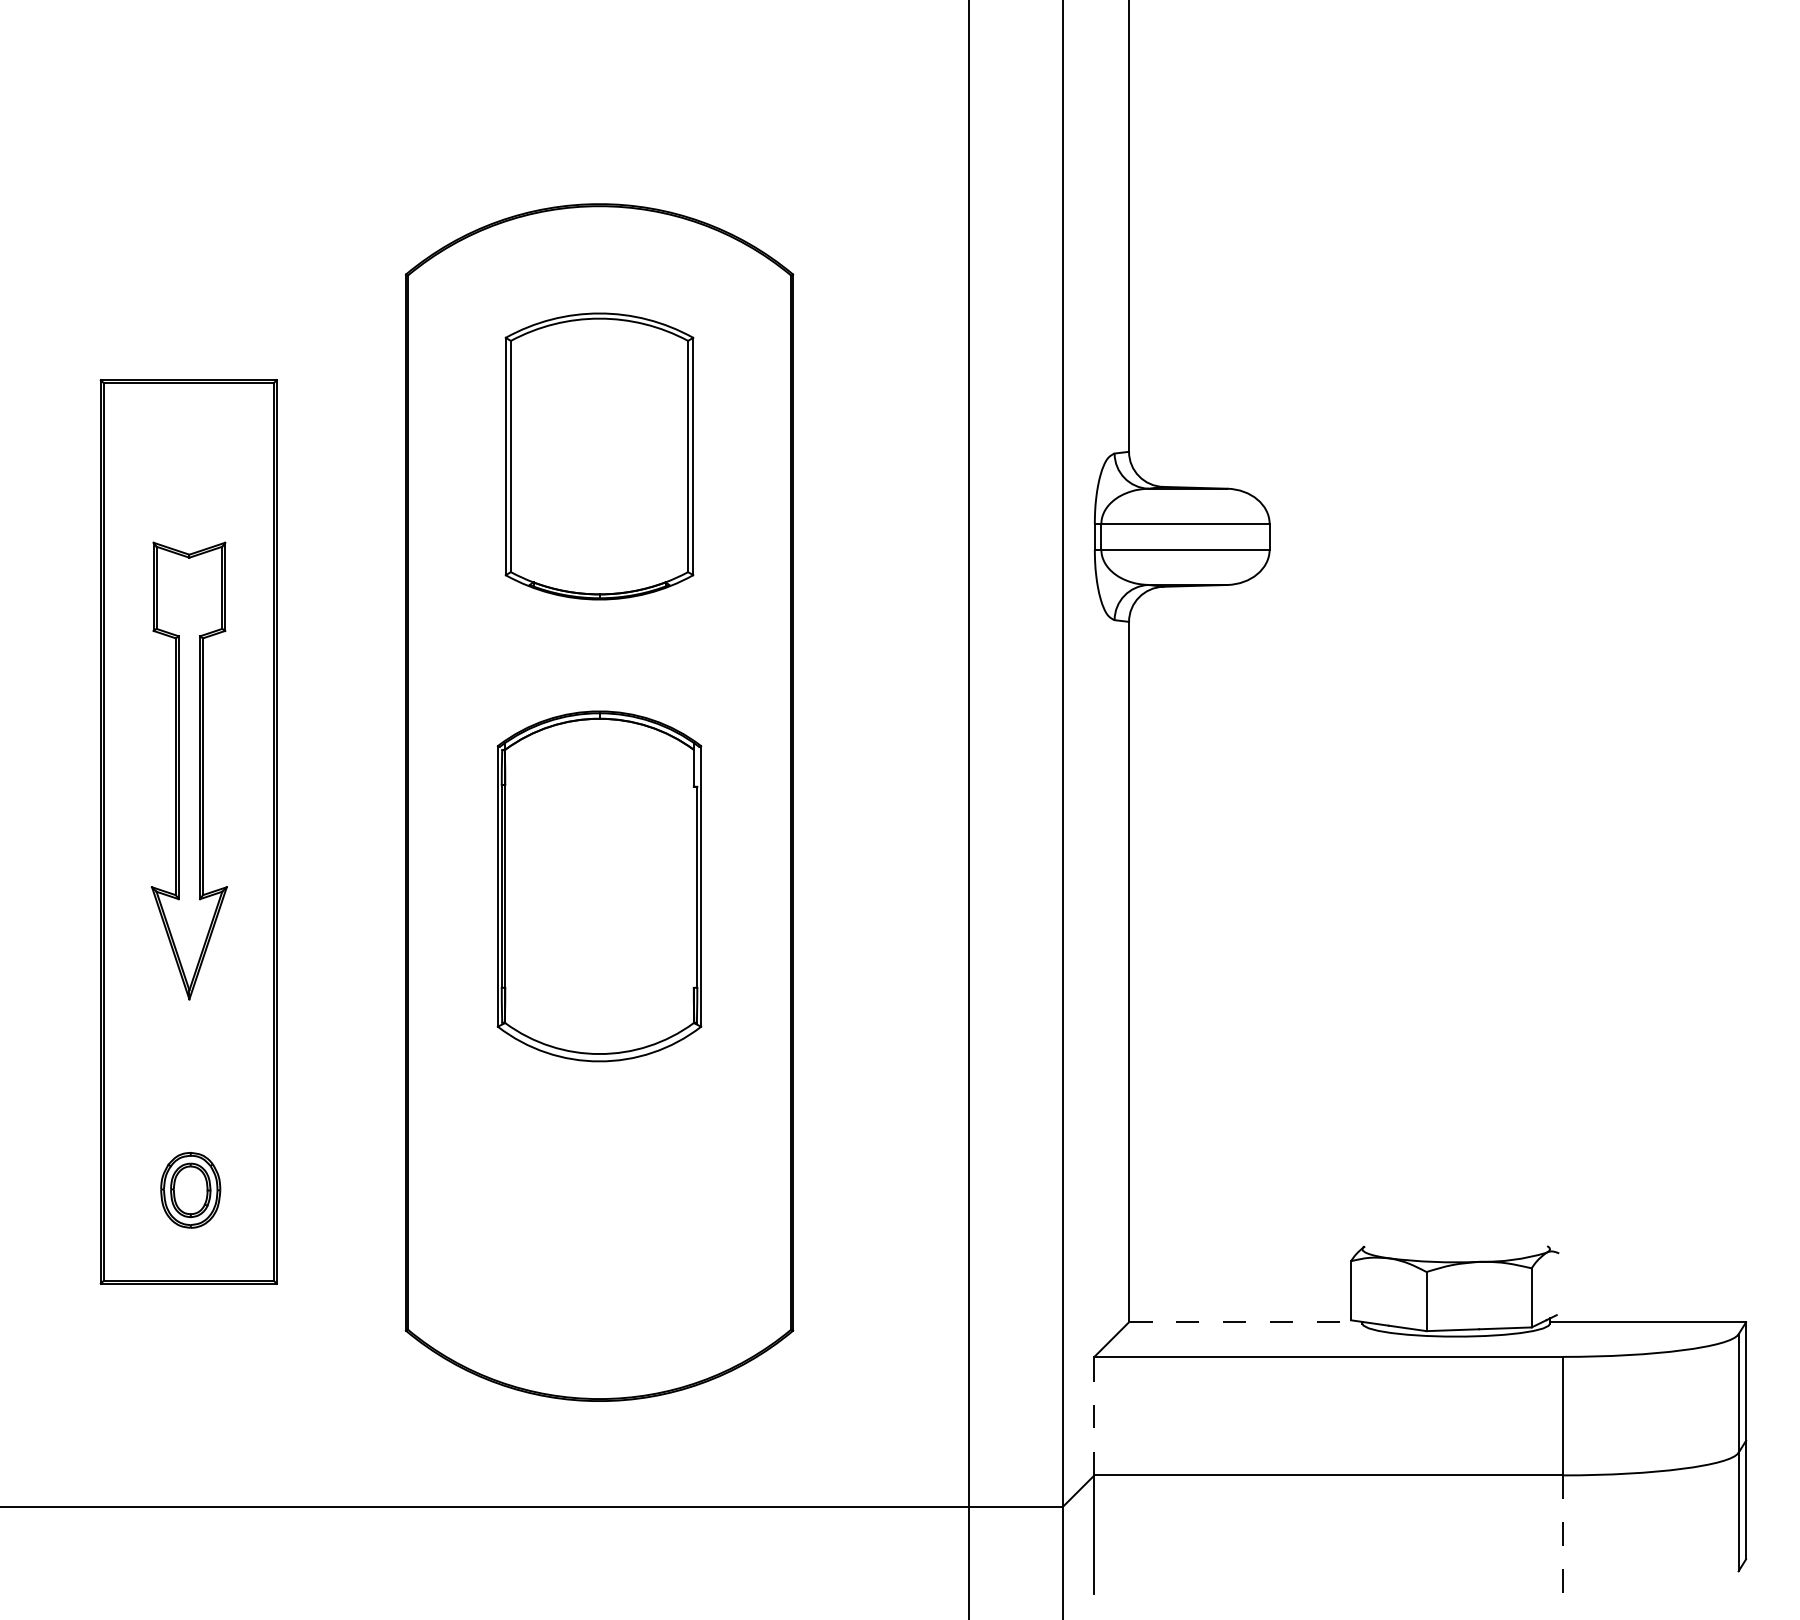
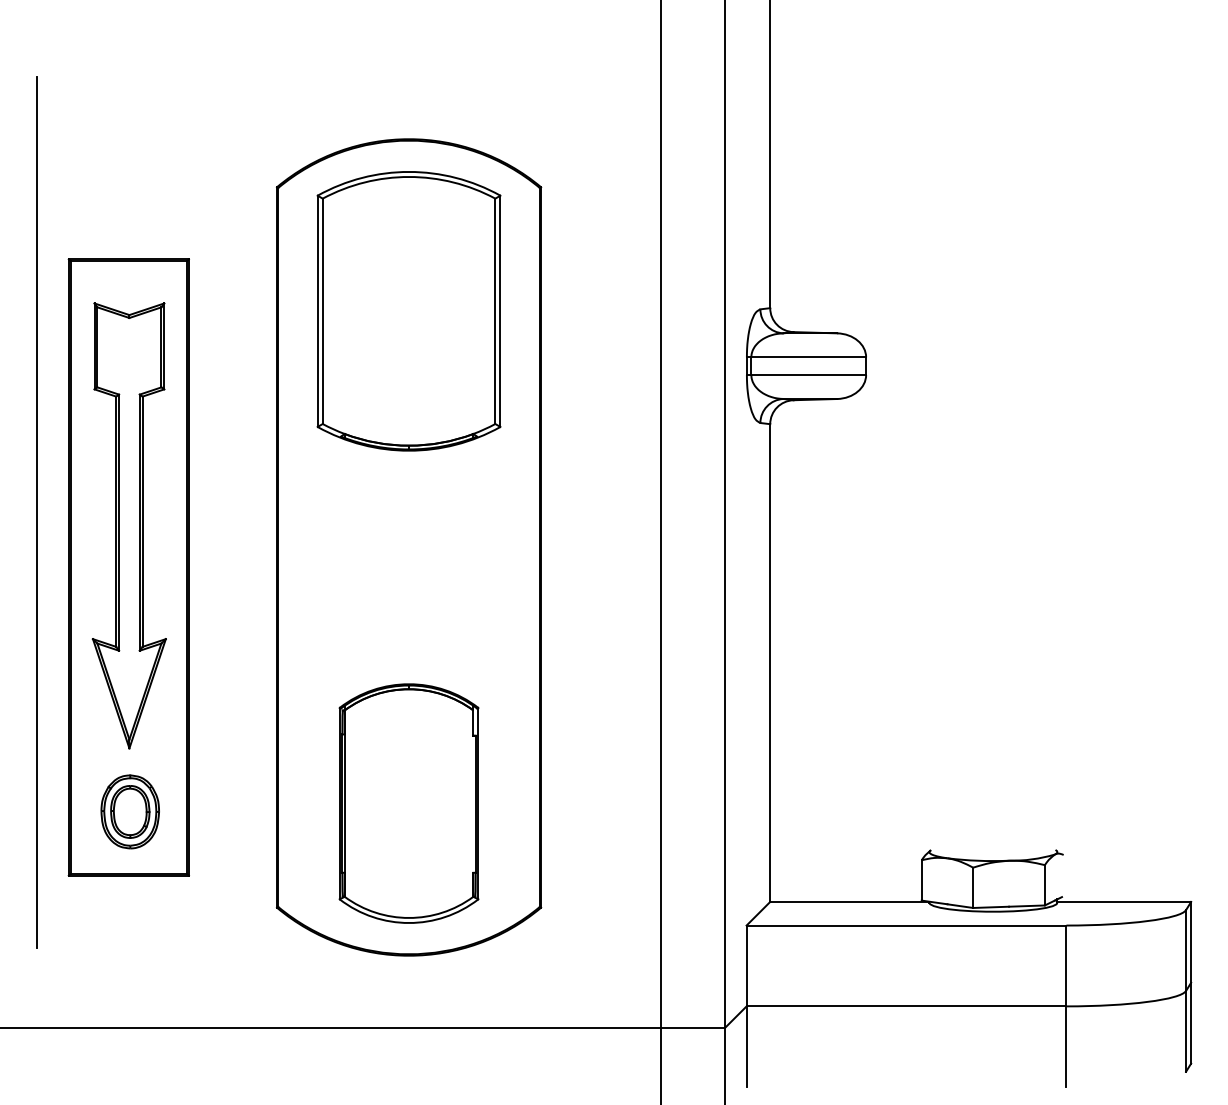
part: (598, 456) -> (408, 311), size x1.43
line: (53, 751) -> (36, 512), added
part: (188, 770) -> (128, 525), size x1.43
part: (598, 886) -> (408, 803), moved
part: (189, 1189) -> (129, 811), size x1.43
line: (1245, 1321) -> (849, 901), dashed -> solid
line: (1094, 1415) -> (746, 965), dashed -> solid
line: (1563, 1535) -> (1066, 1047), dashed -> solid

